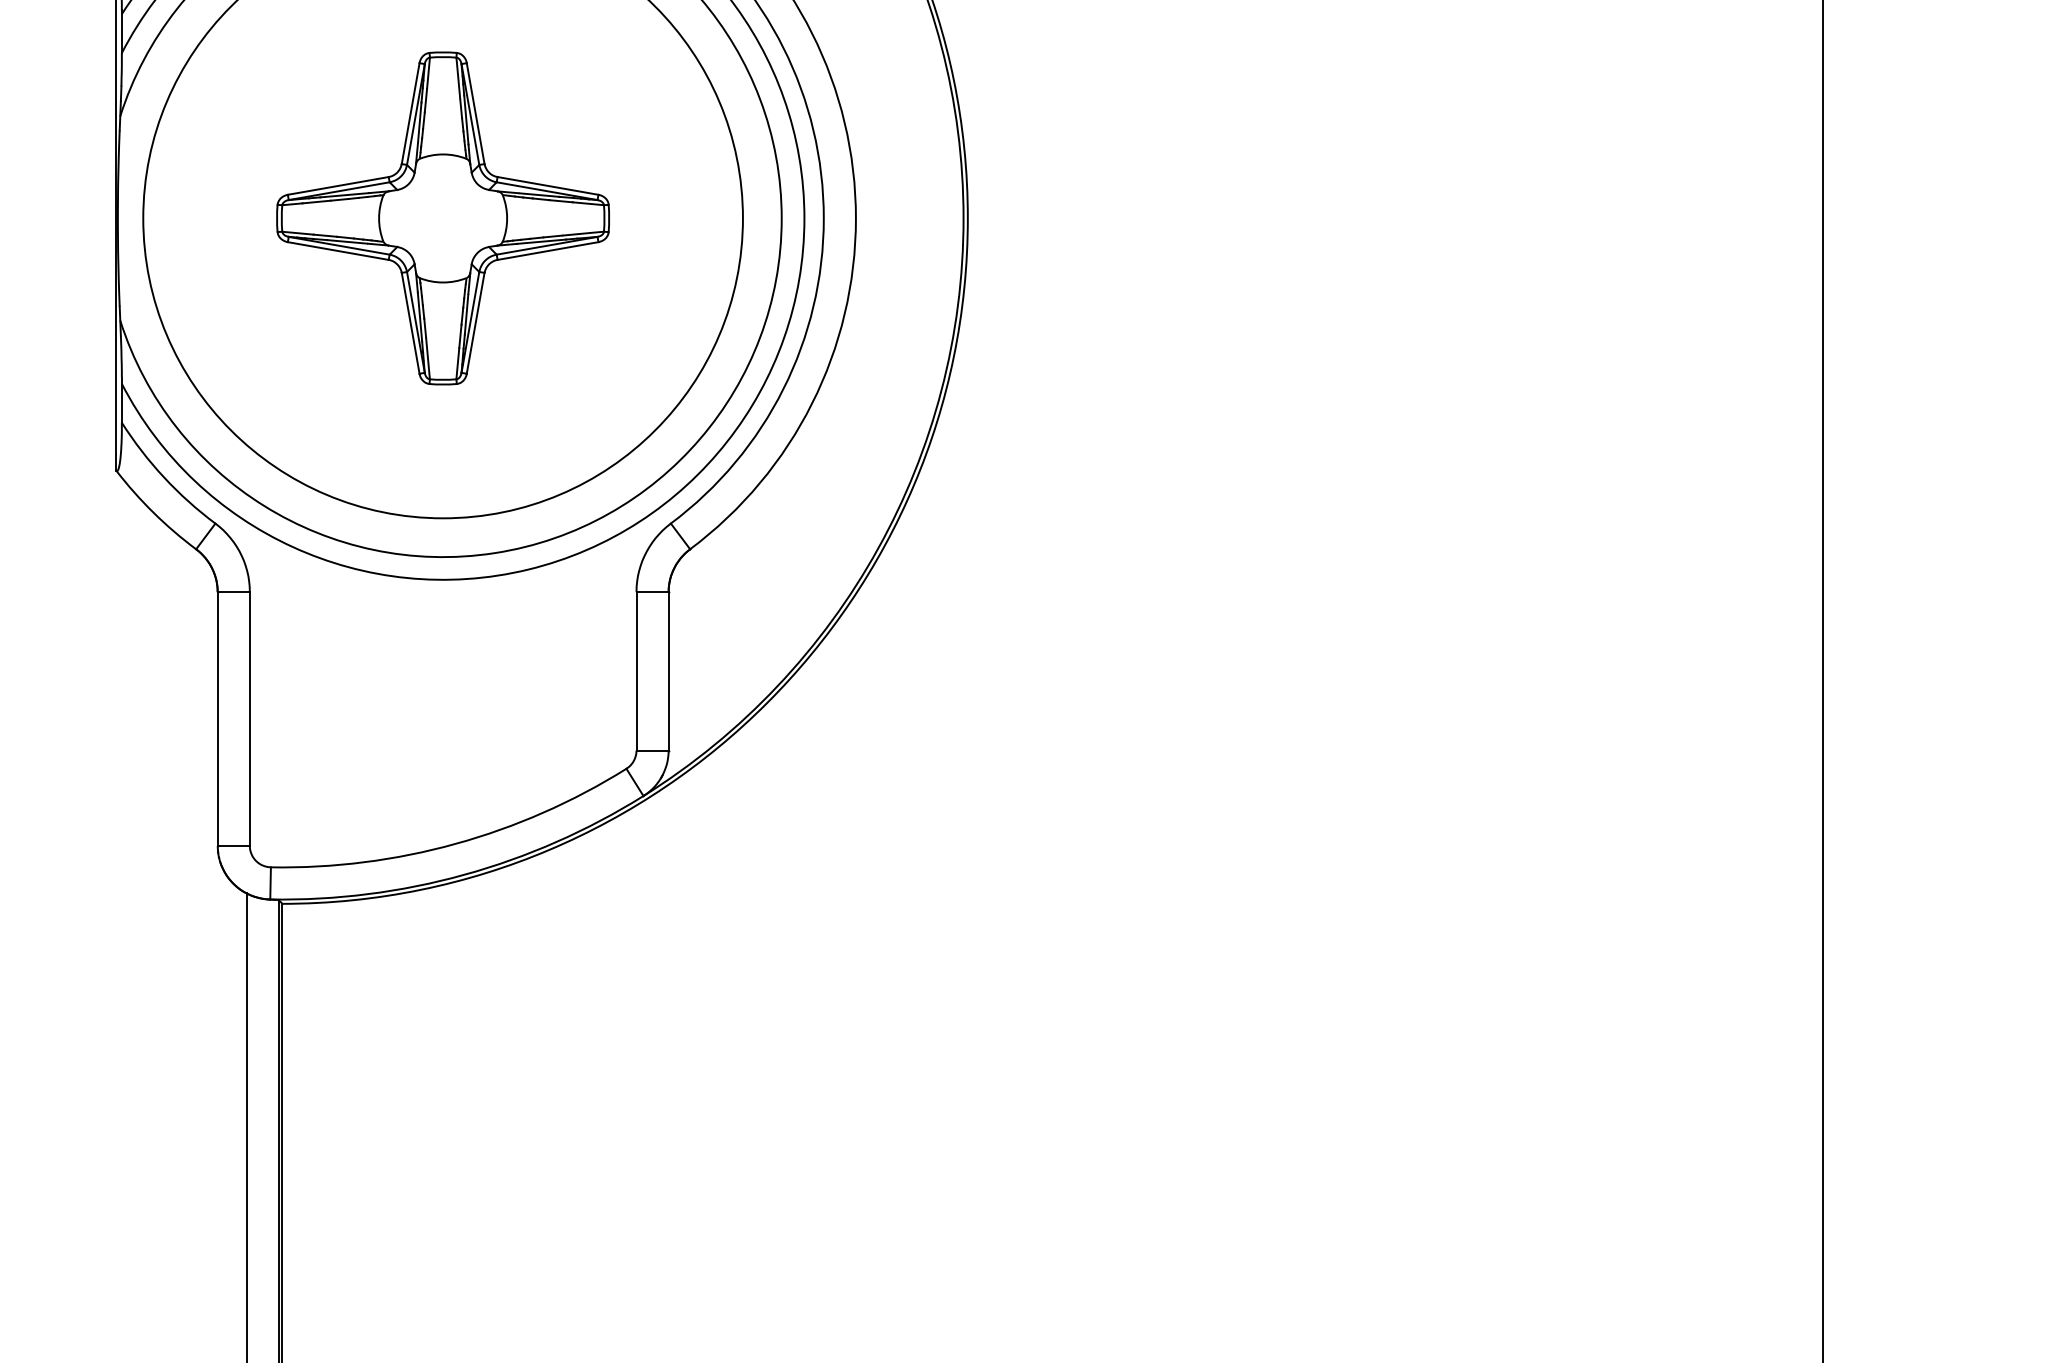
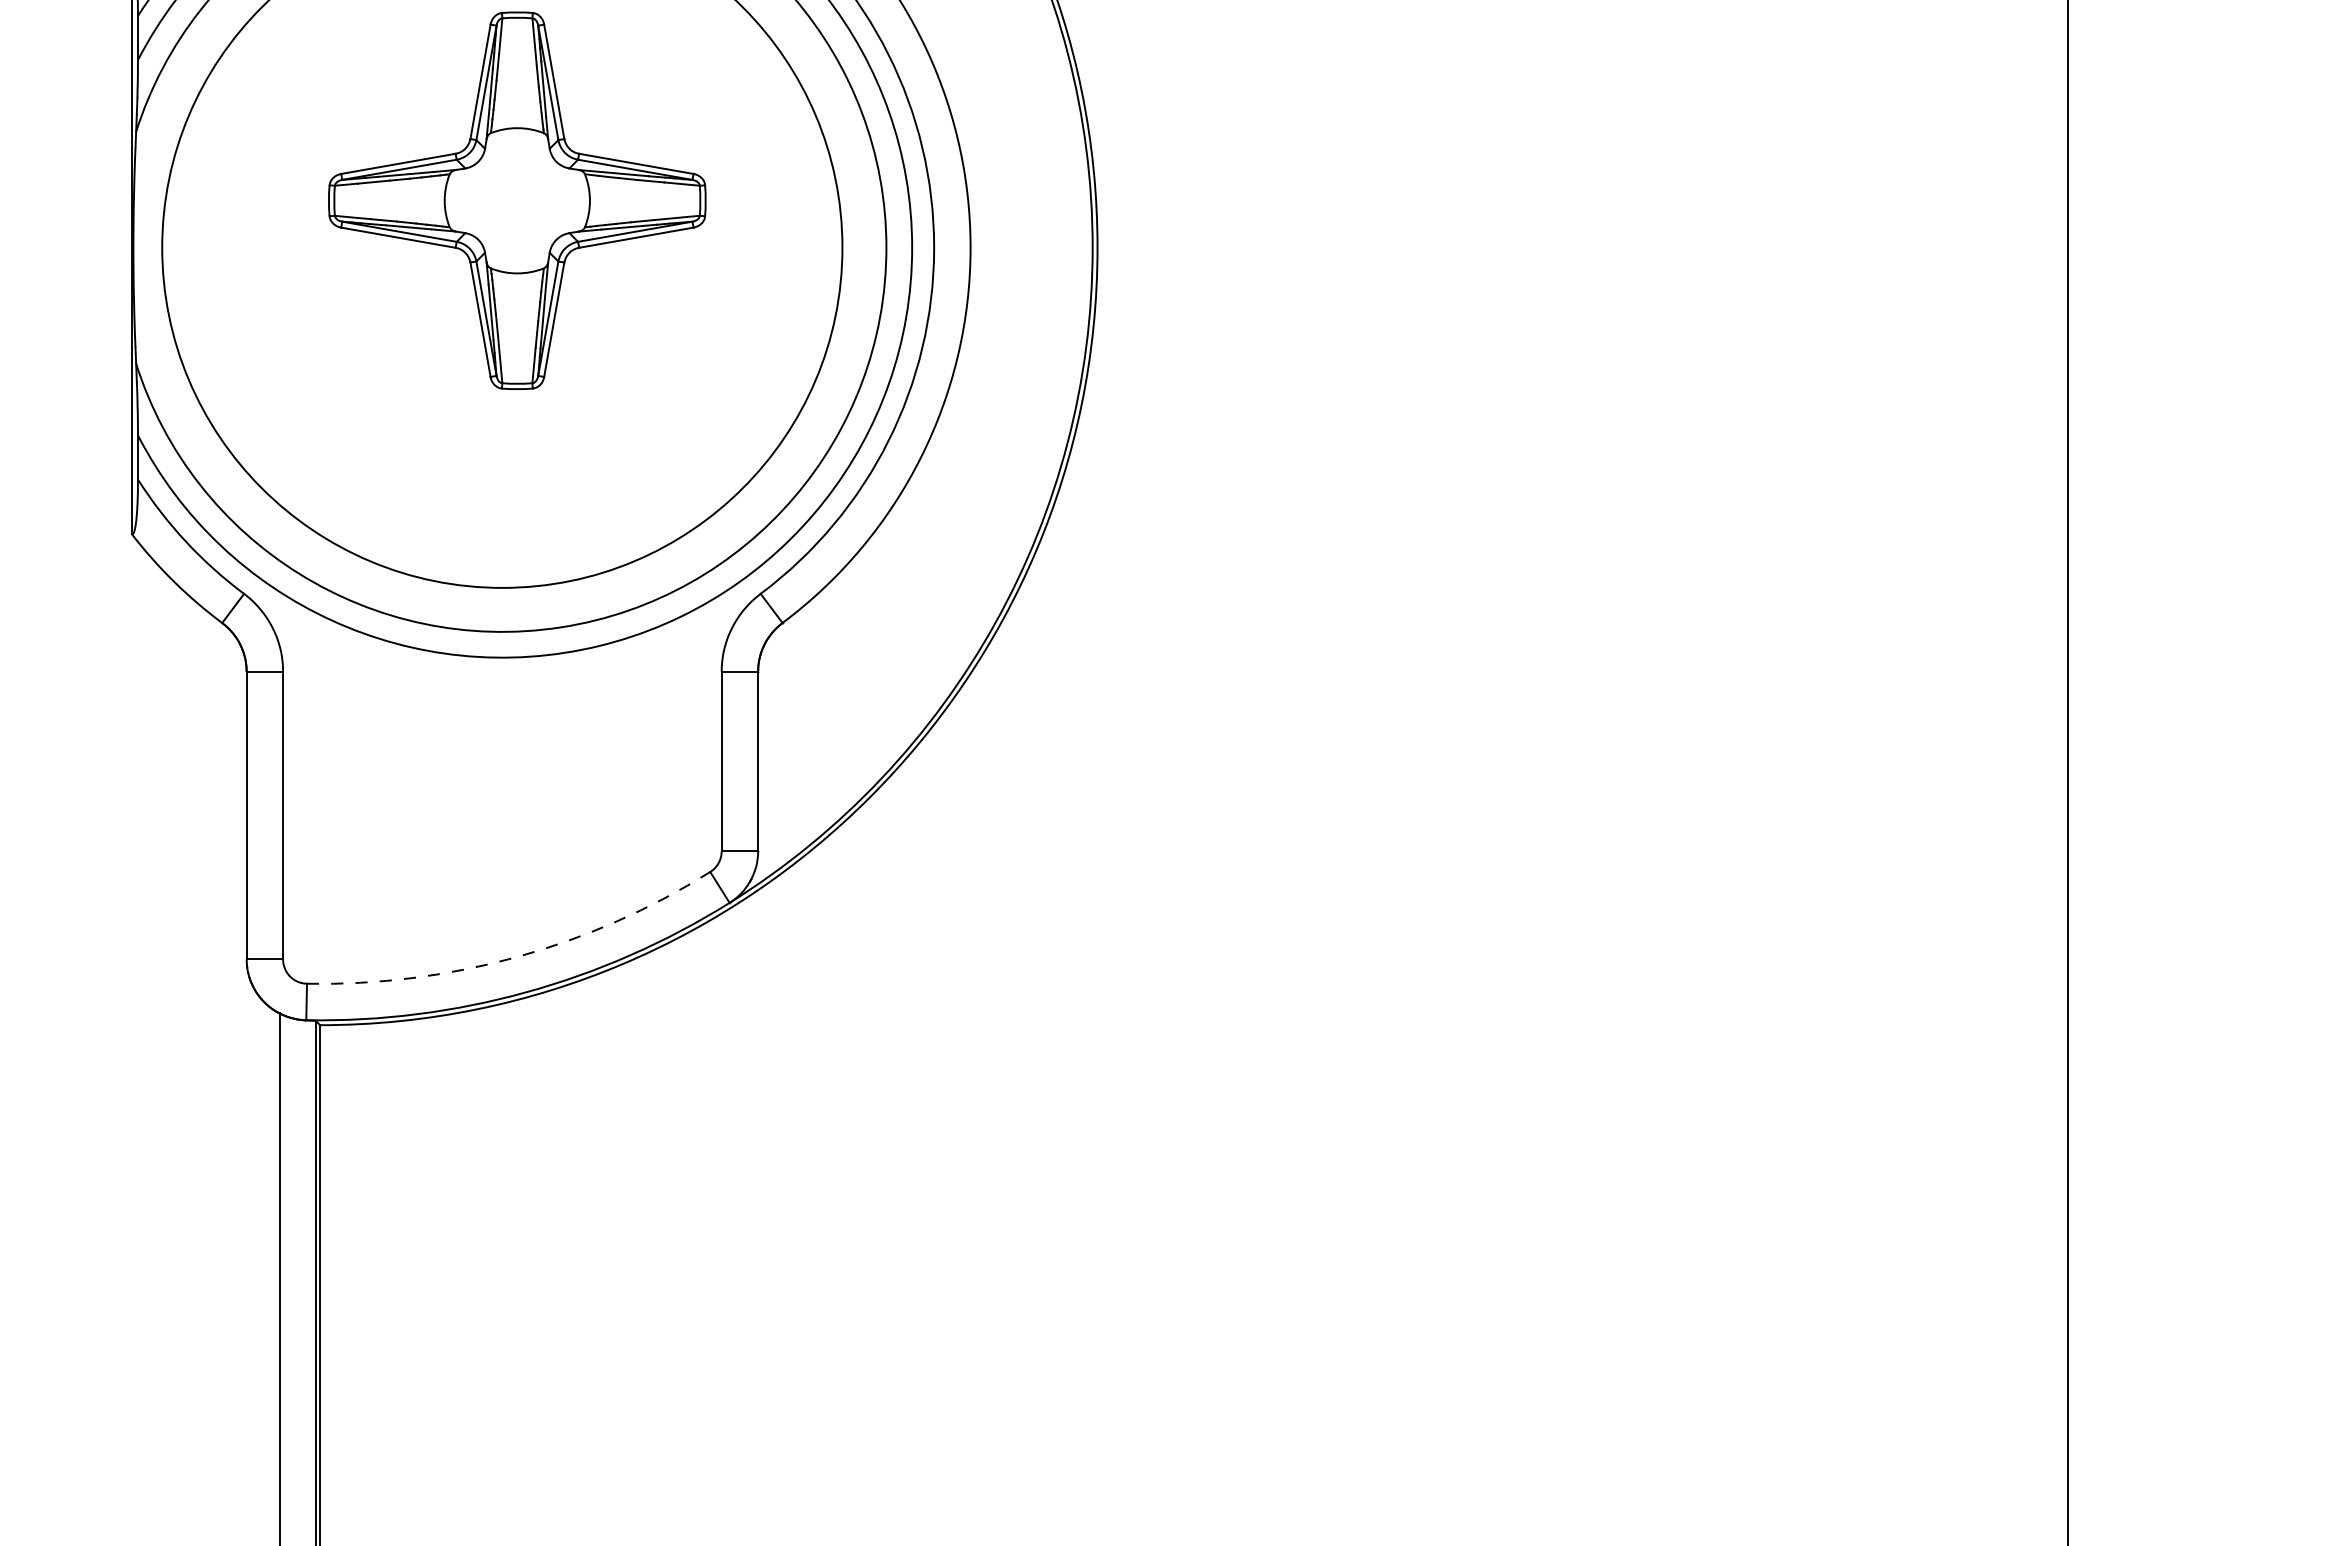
part: (443, 218) -> (517, 200), moved
arc: (455, 844) -> (516, 957), solid -> dashed

